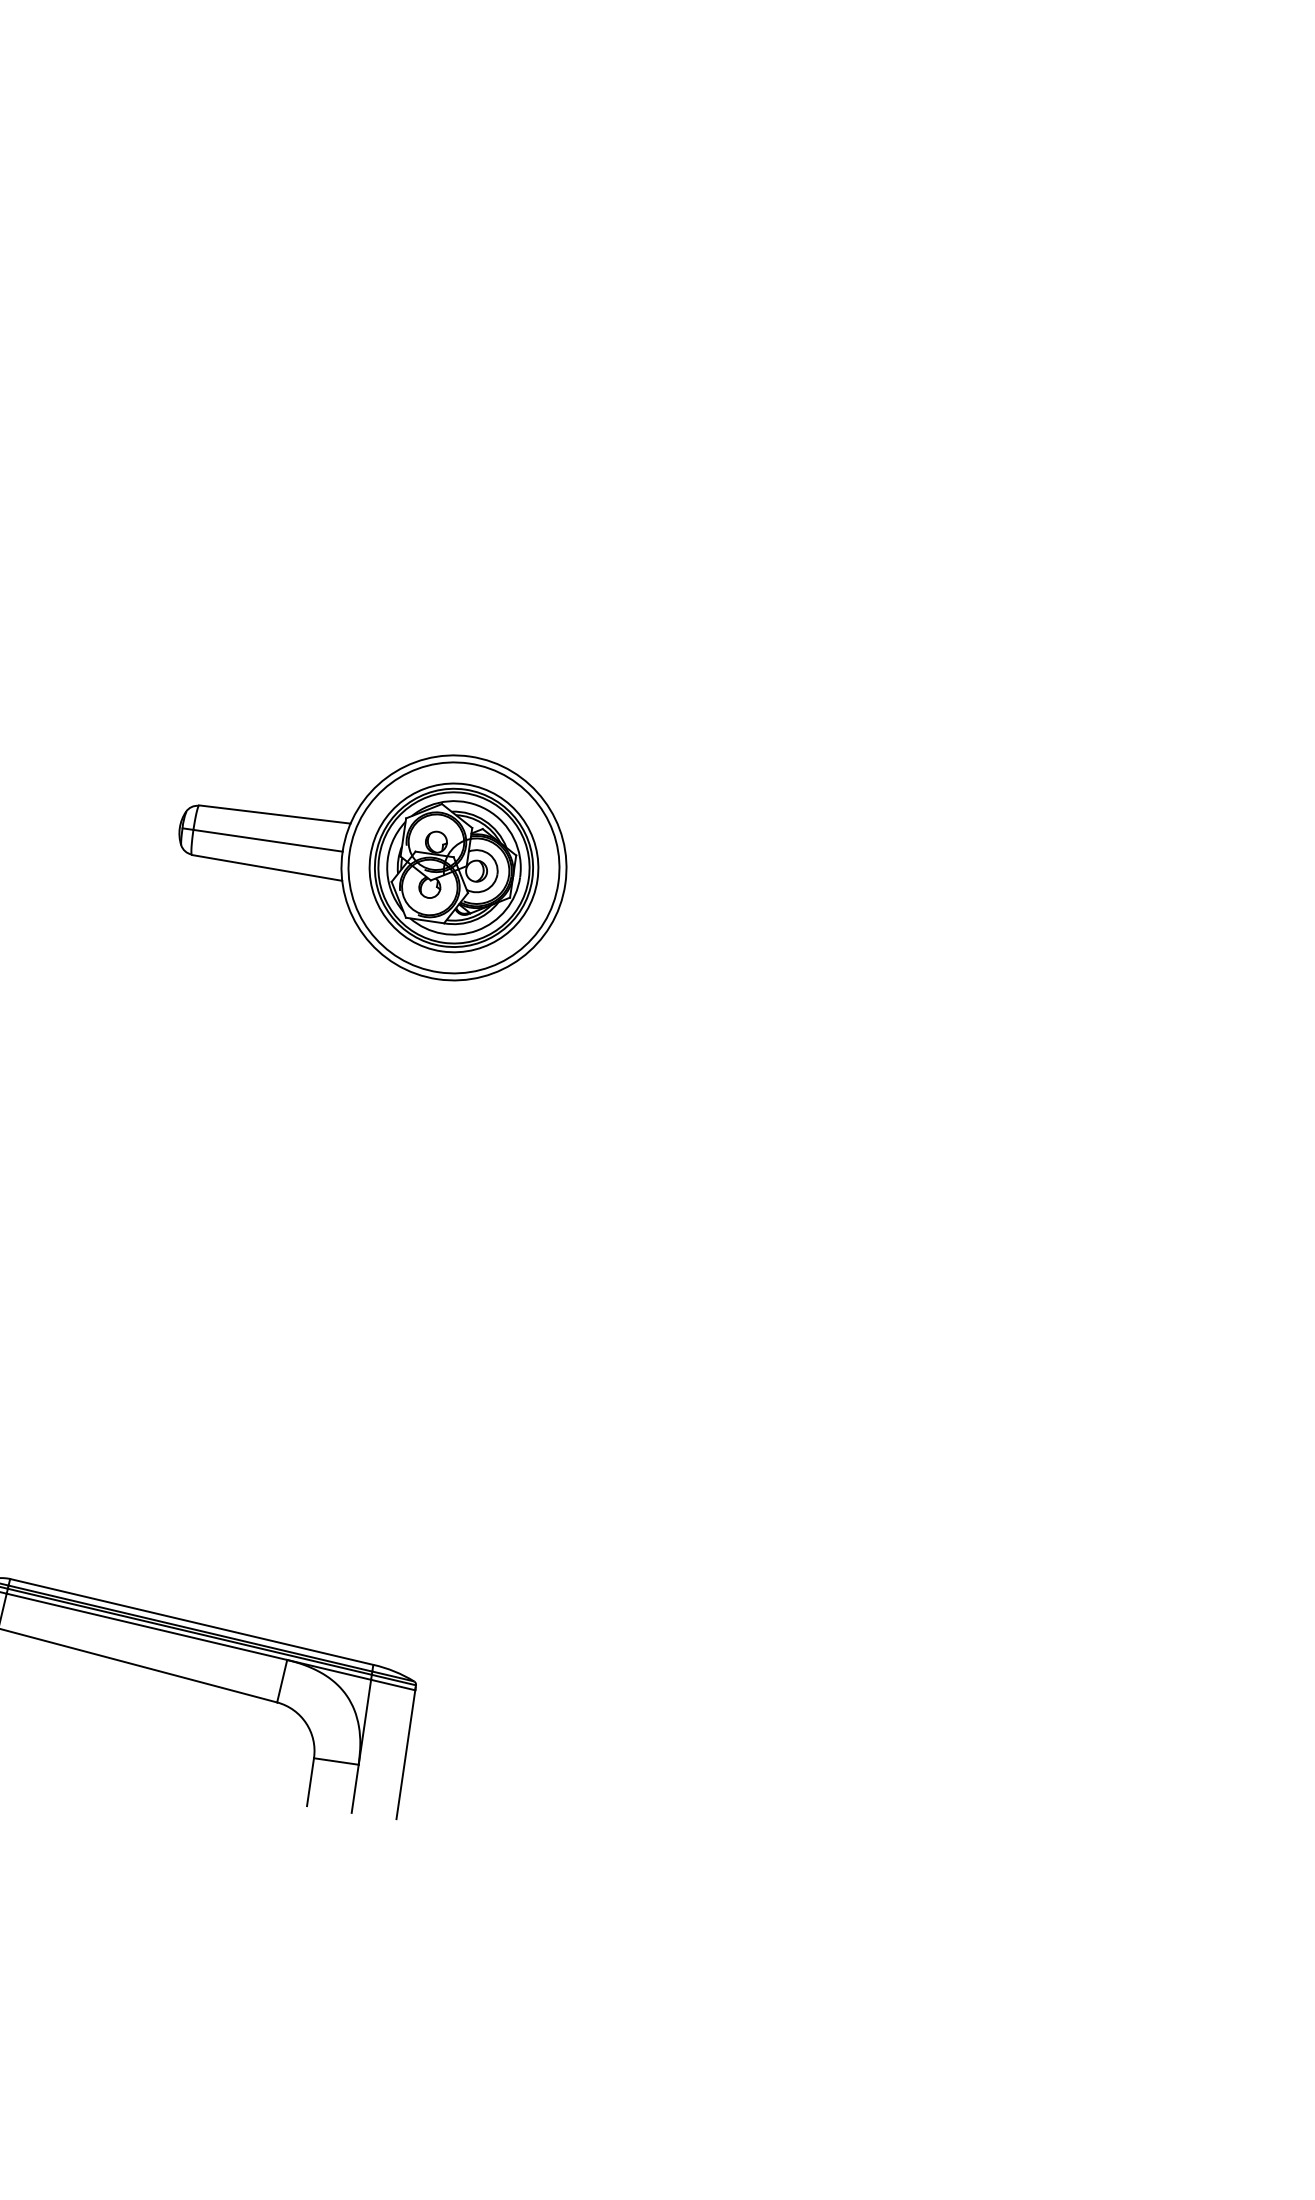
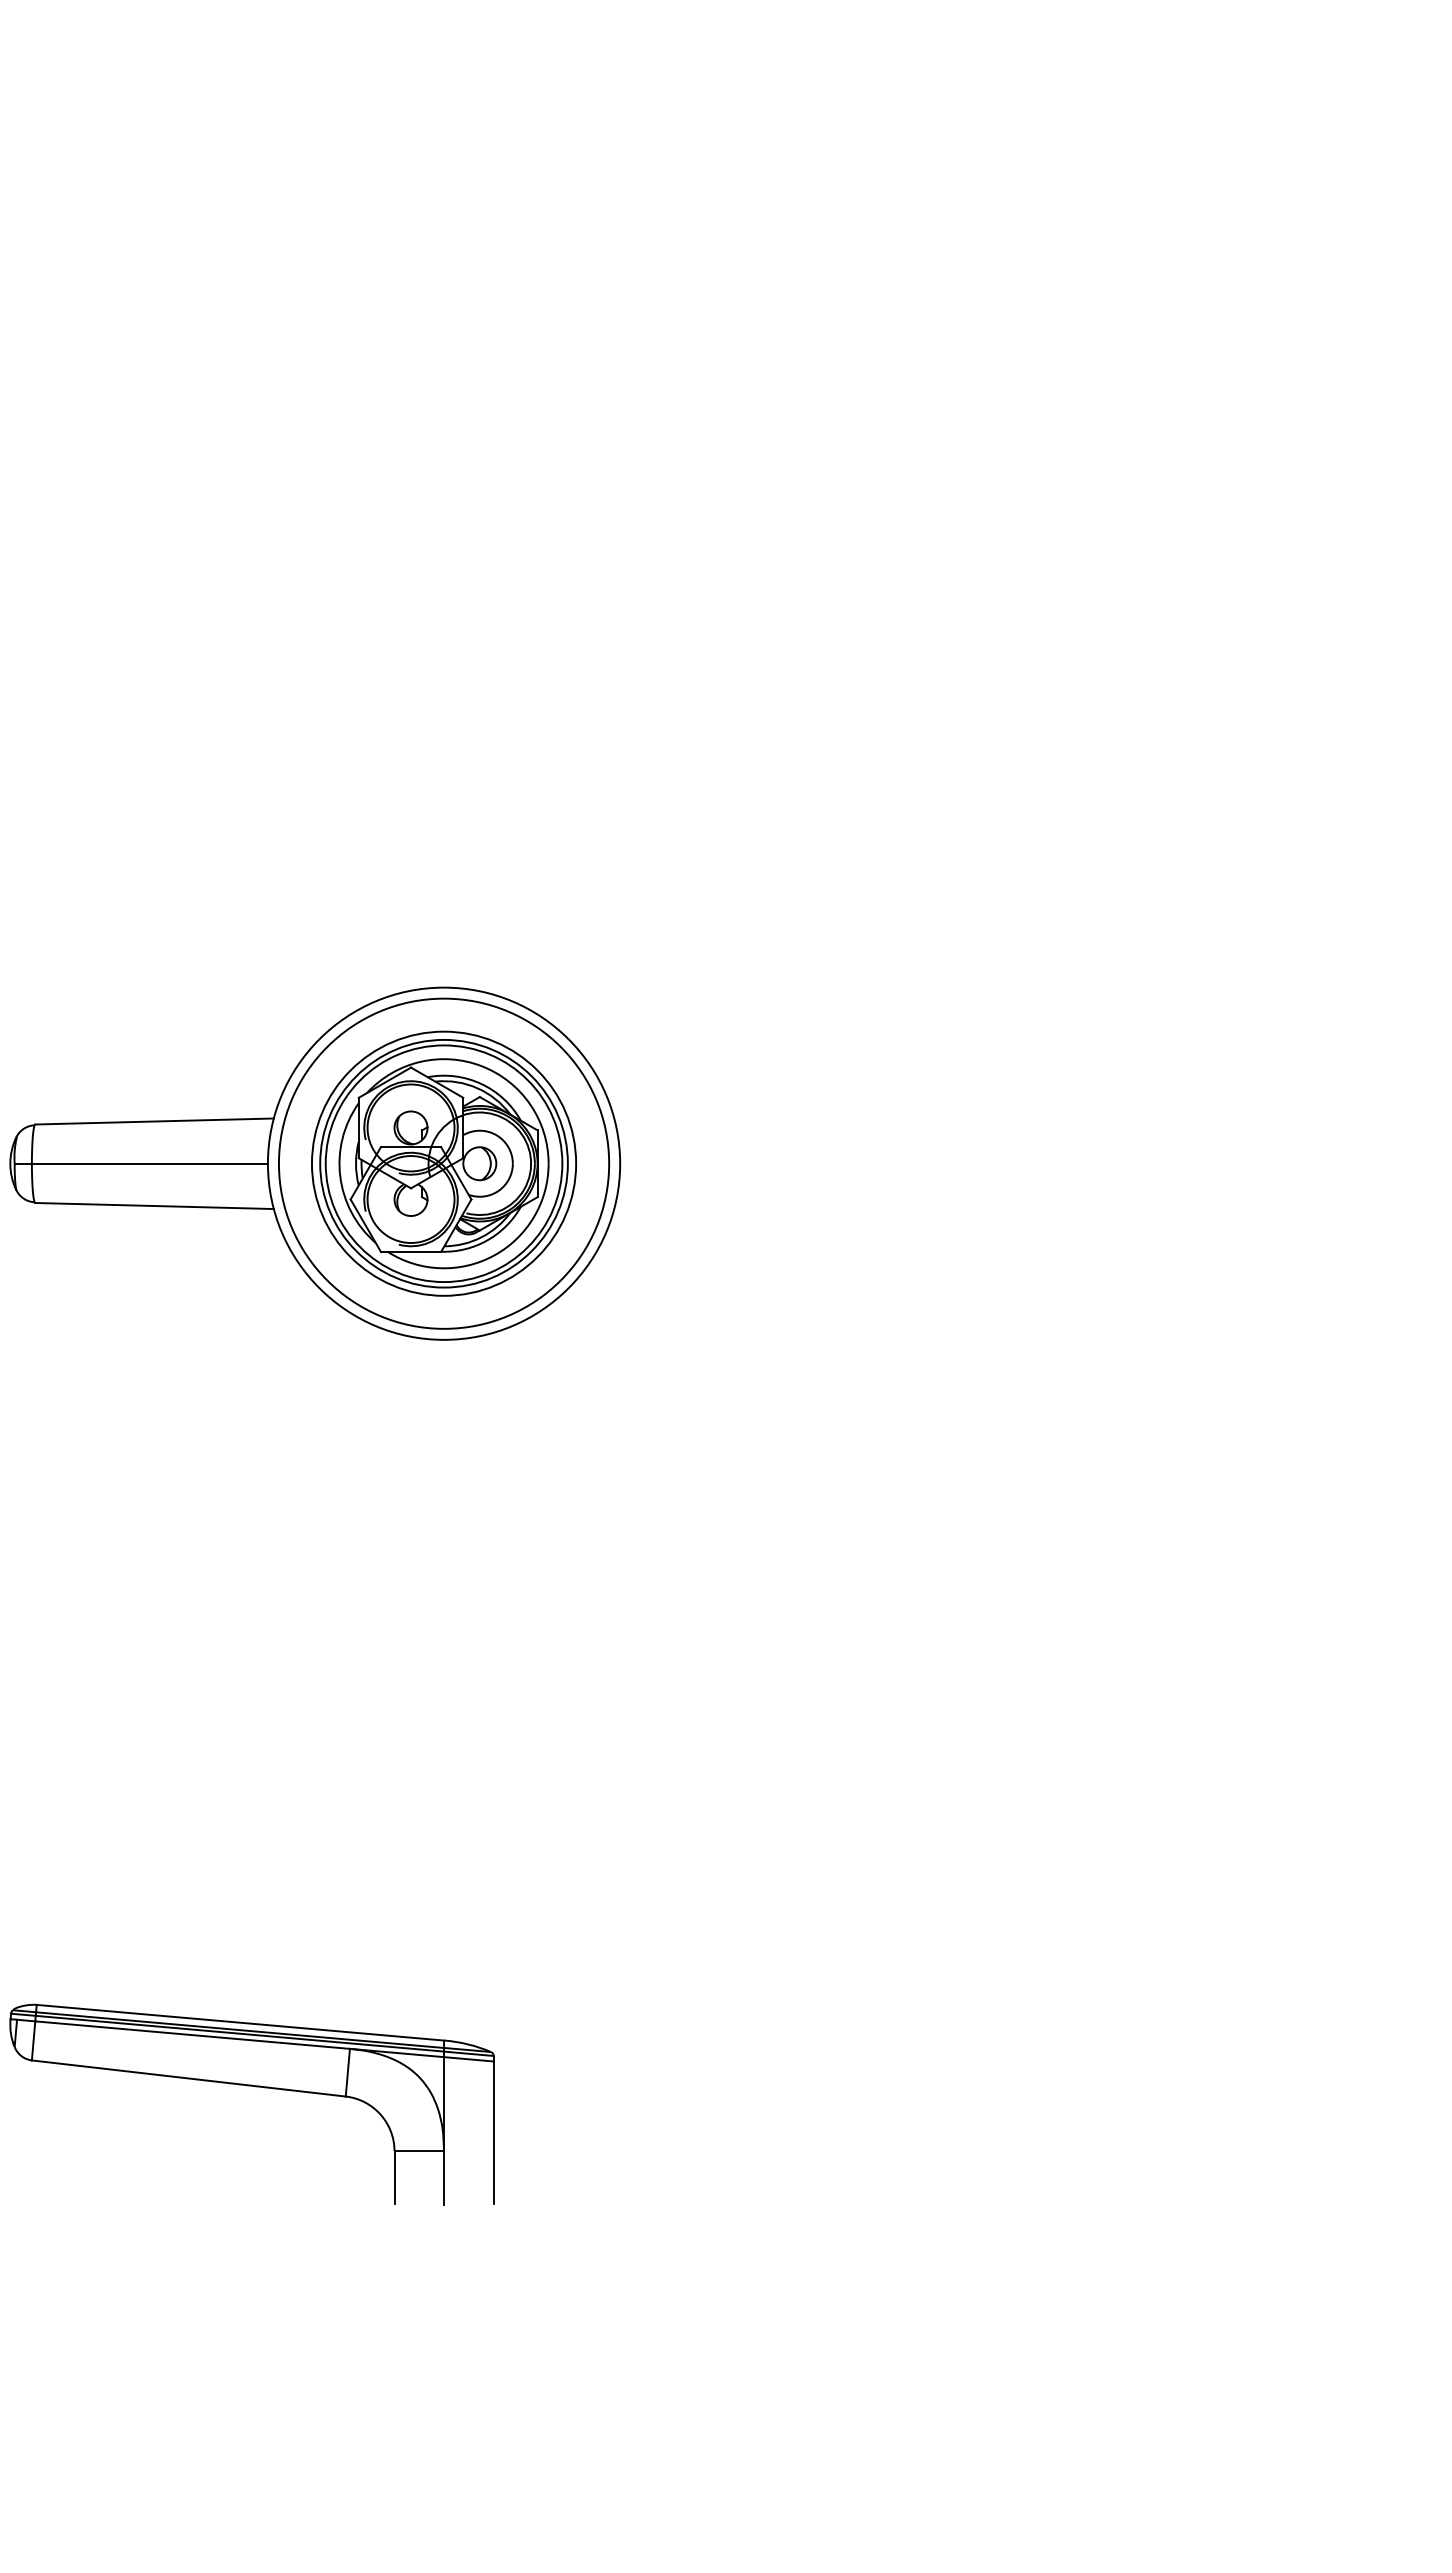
part: (372, 855) -> (315, 1163), size x1.43

